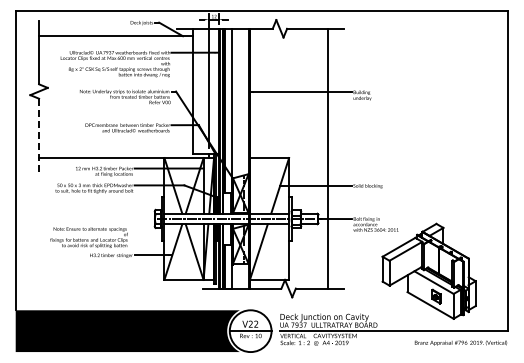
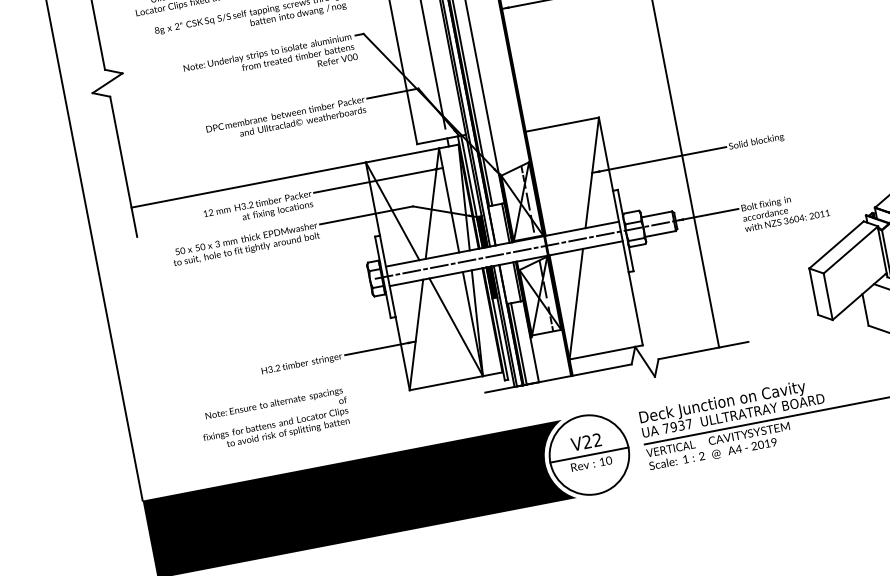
line: (39, 136) -> (124, 167), dashed -> solid
text: (88, 237) -> (273, 419), moved

